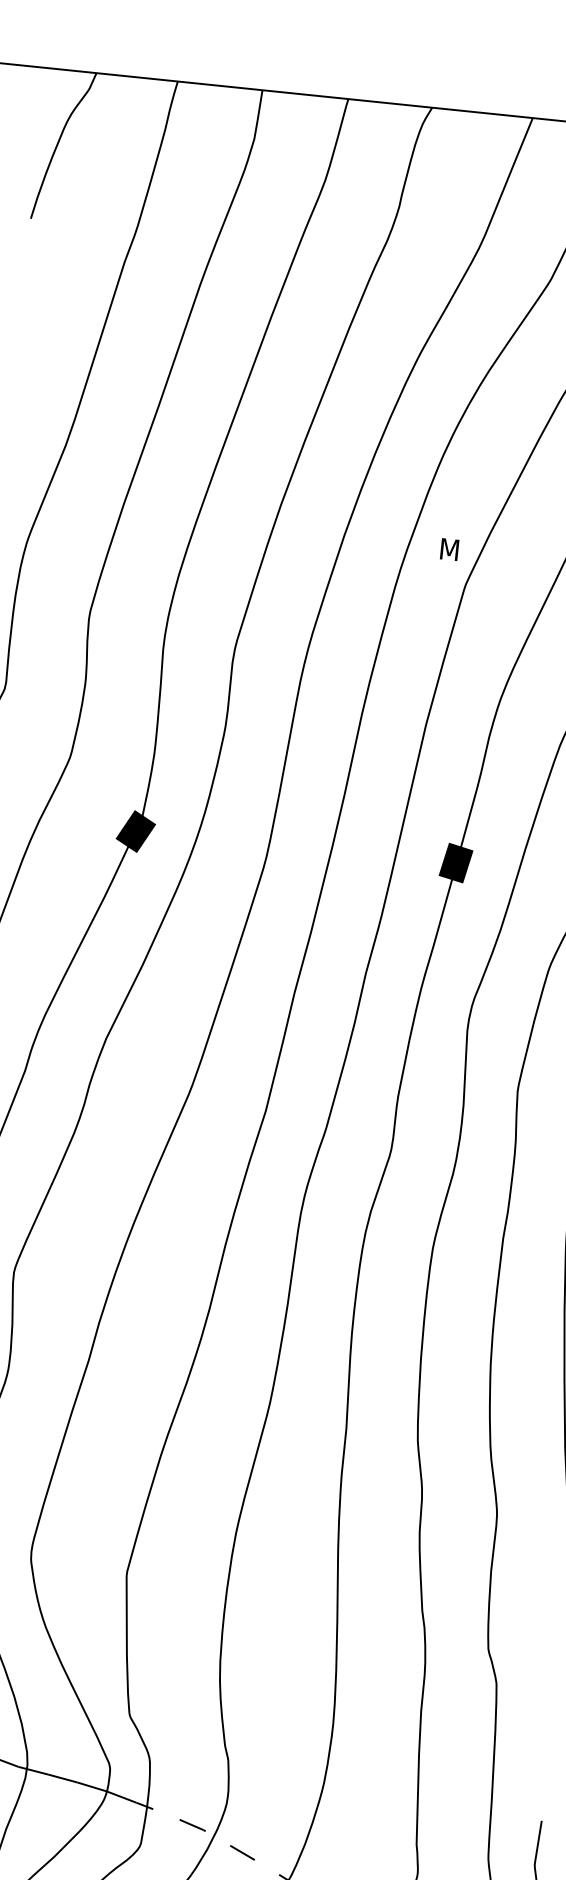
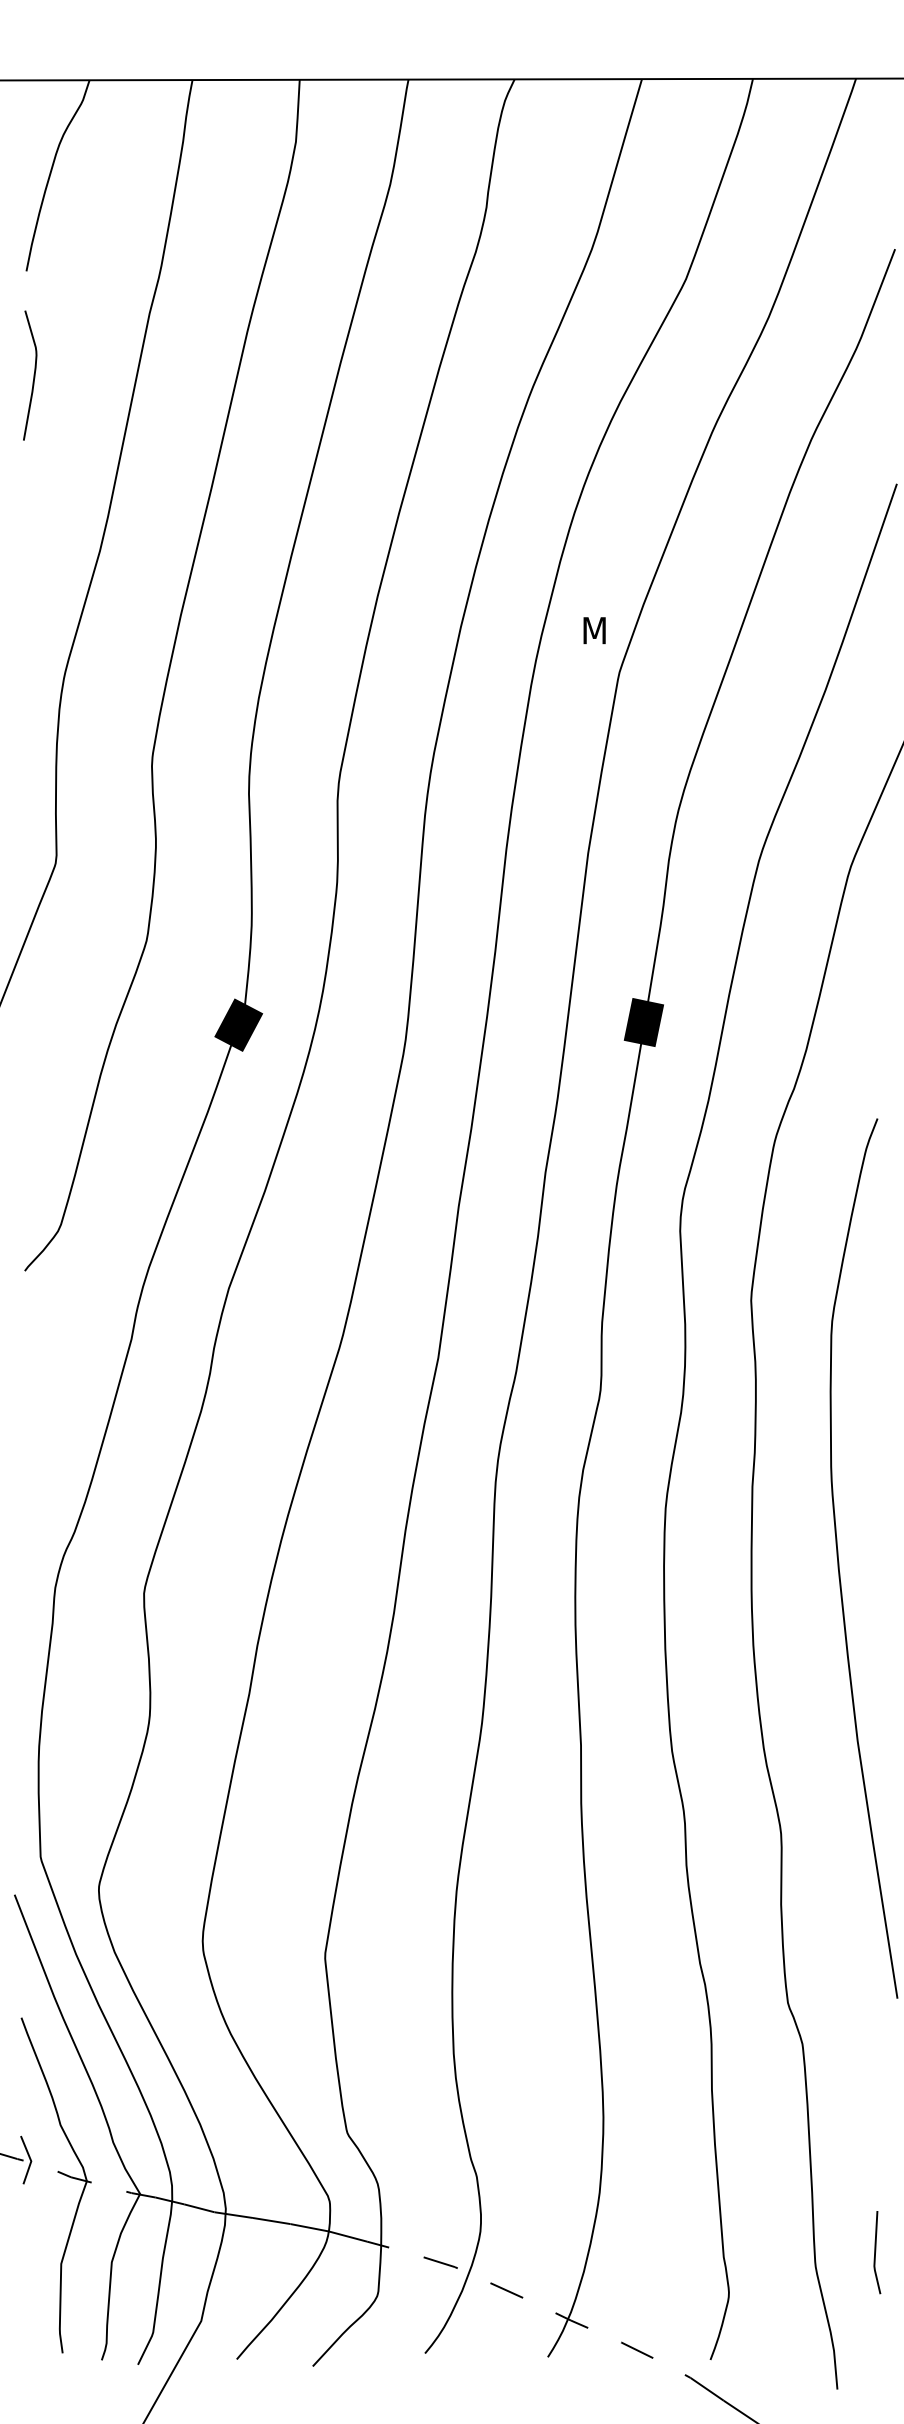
curve: (27, 301) -> (33, 375), added

